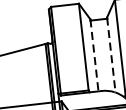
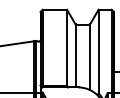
line: (94, 54) -> (75, 55), dashed -> solid
line: (111, 55) -> (90, 57), dashed -> solid

